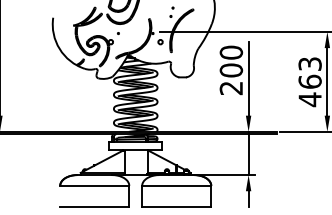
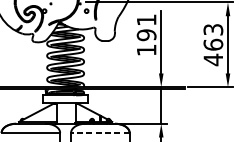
text: (231, 70) -> (146, 35), 200 -> 191
line: (176, 185) -> (100, 132), solid -> dashed

